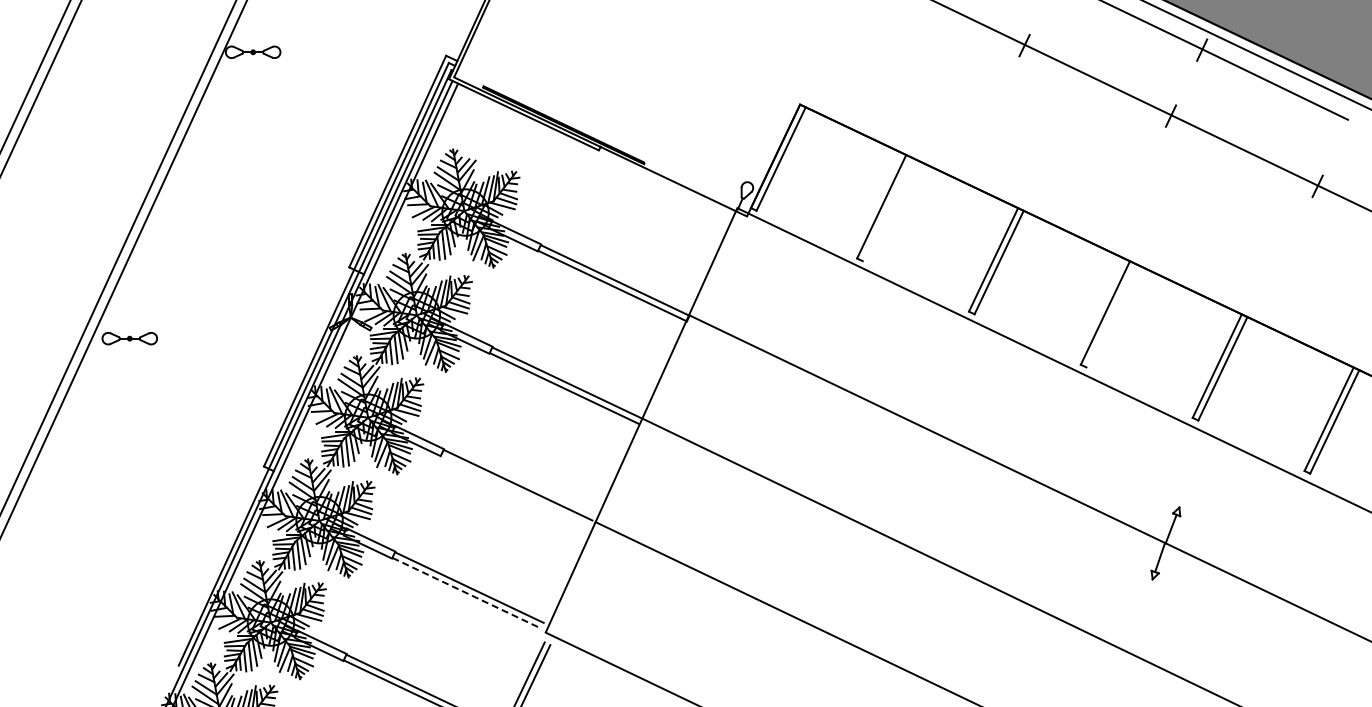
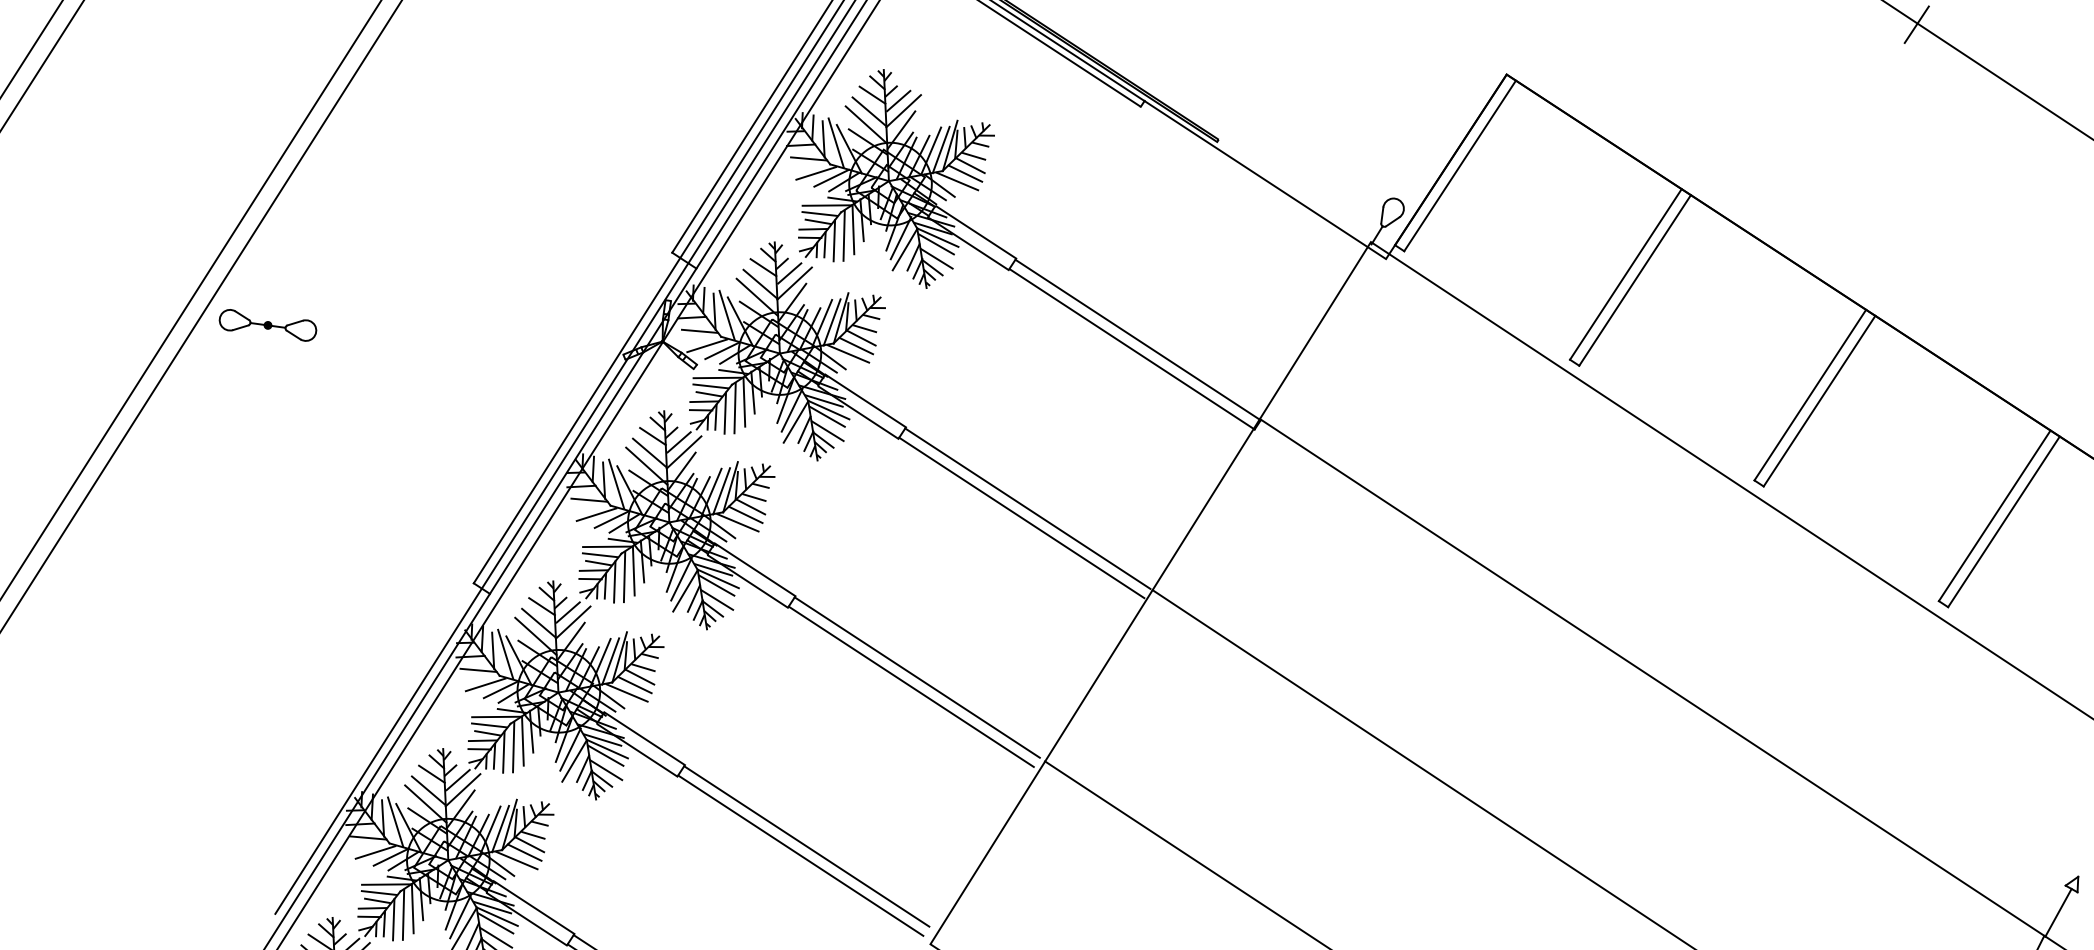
line: (886, 209) -> (1633, 280), added
line: (1110, 315) -> (2003, 521), added
line: (515, 490) -> (911, 686), added
line: (467, 593) -> (801, 856), dashed -> solid

